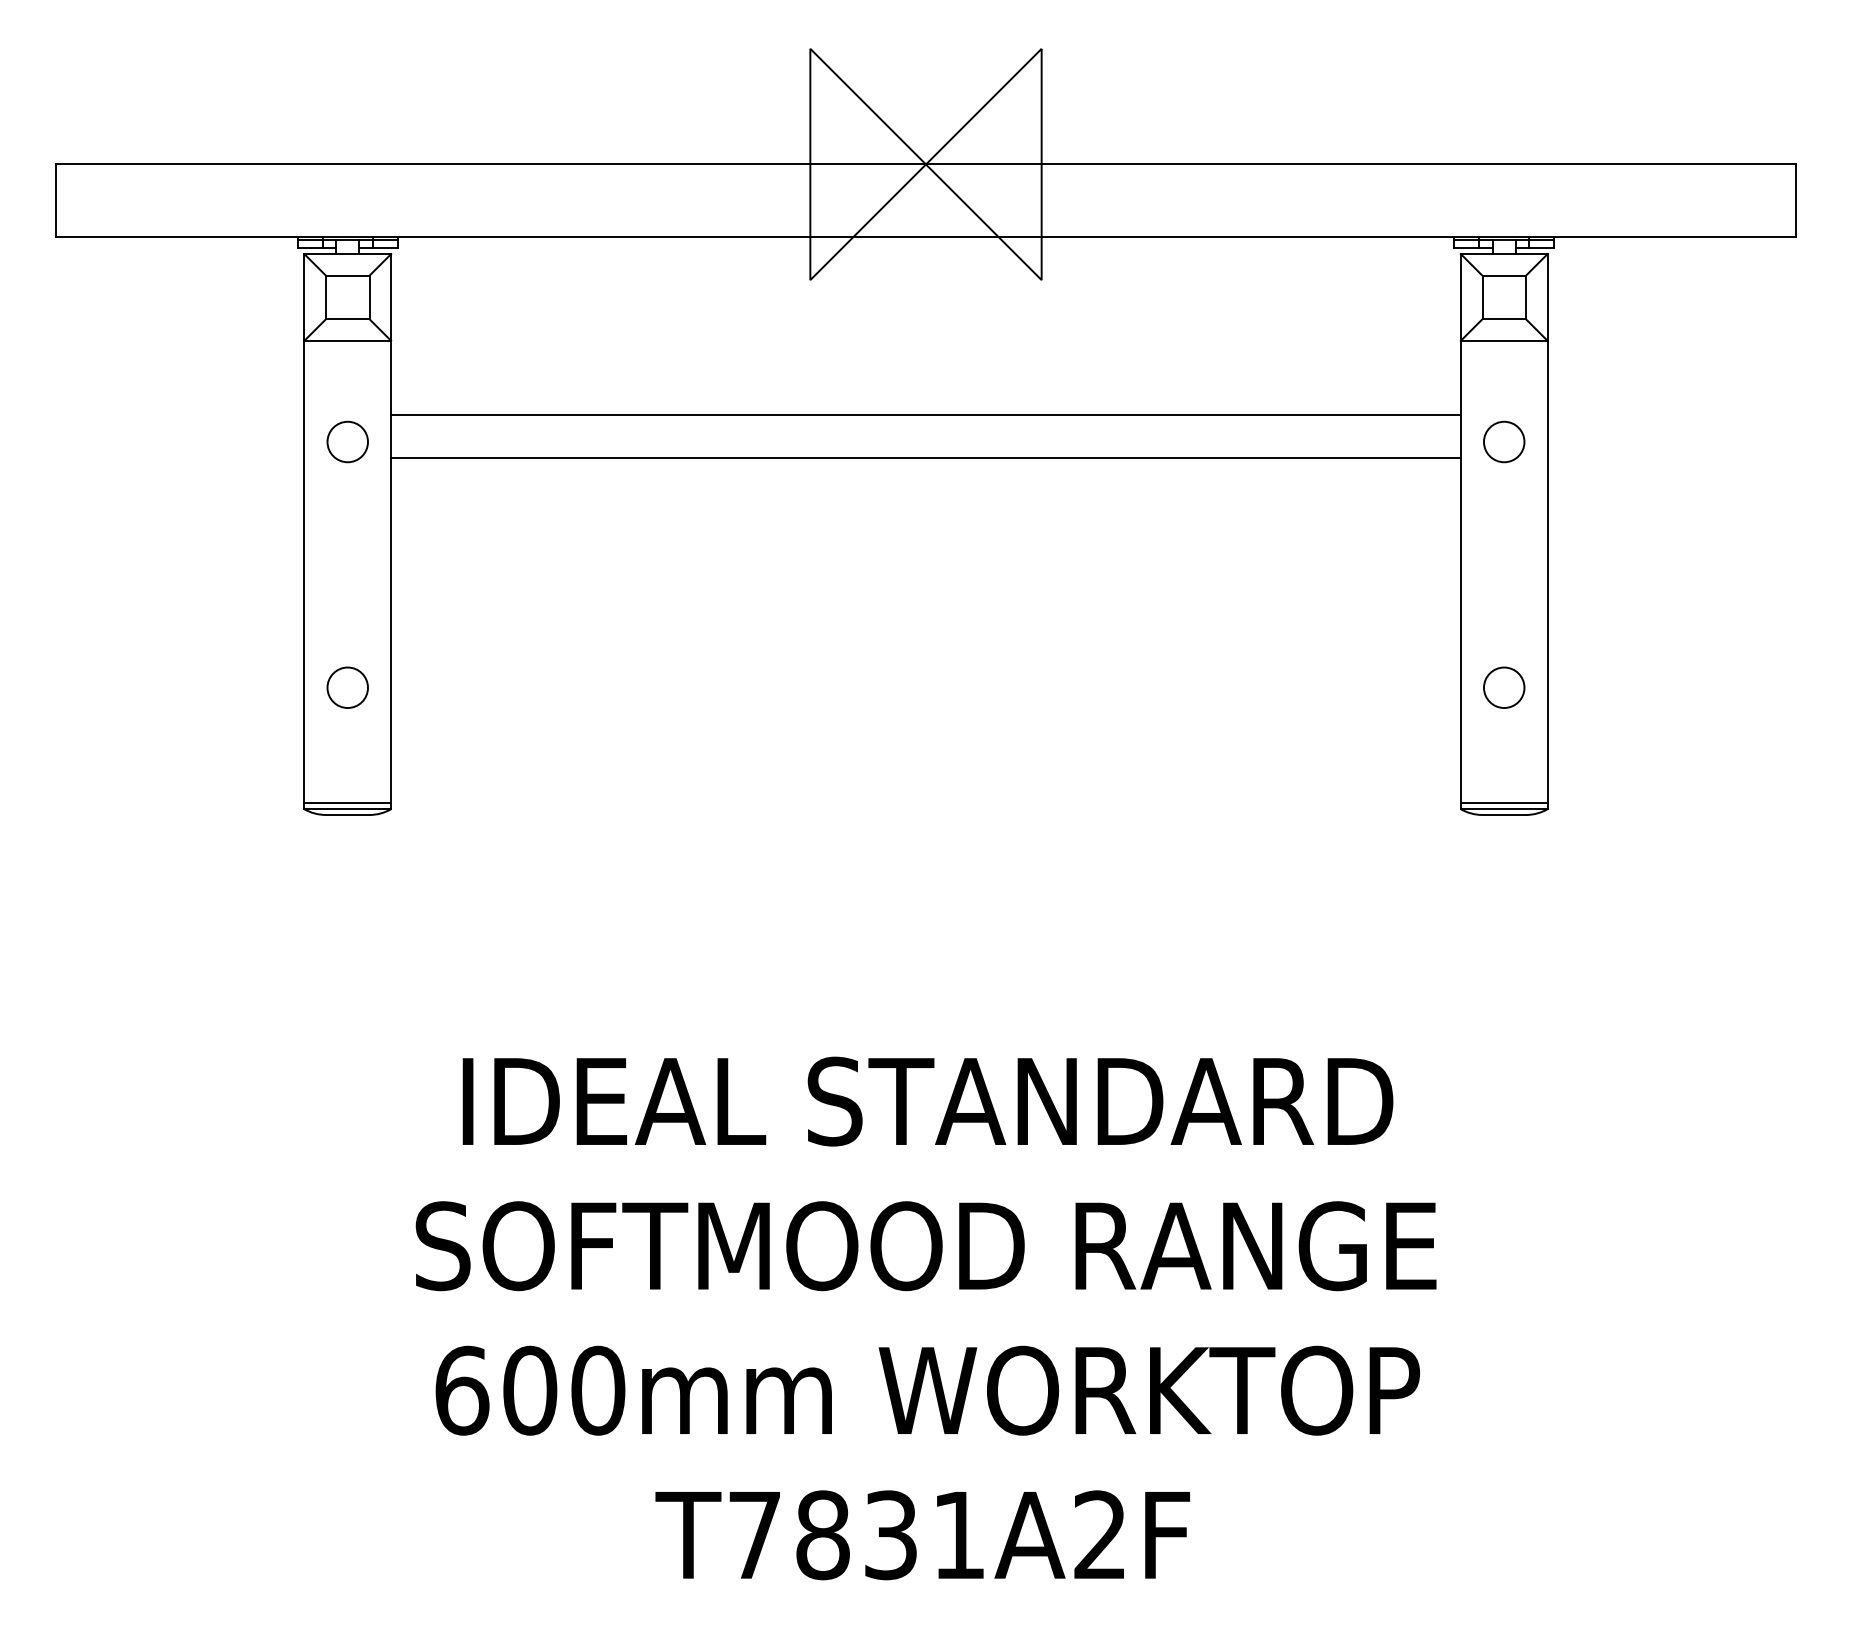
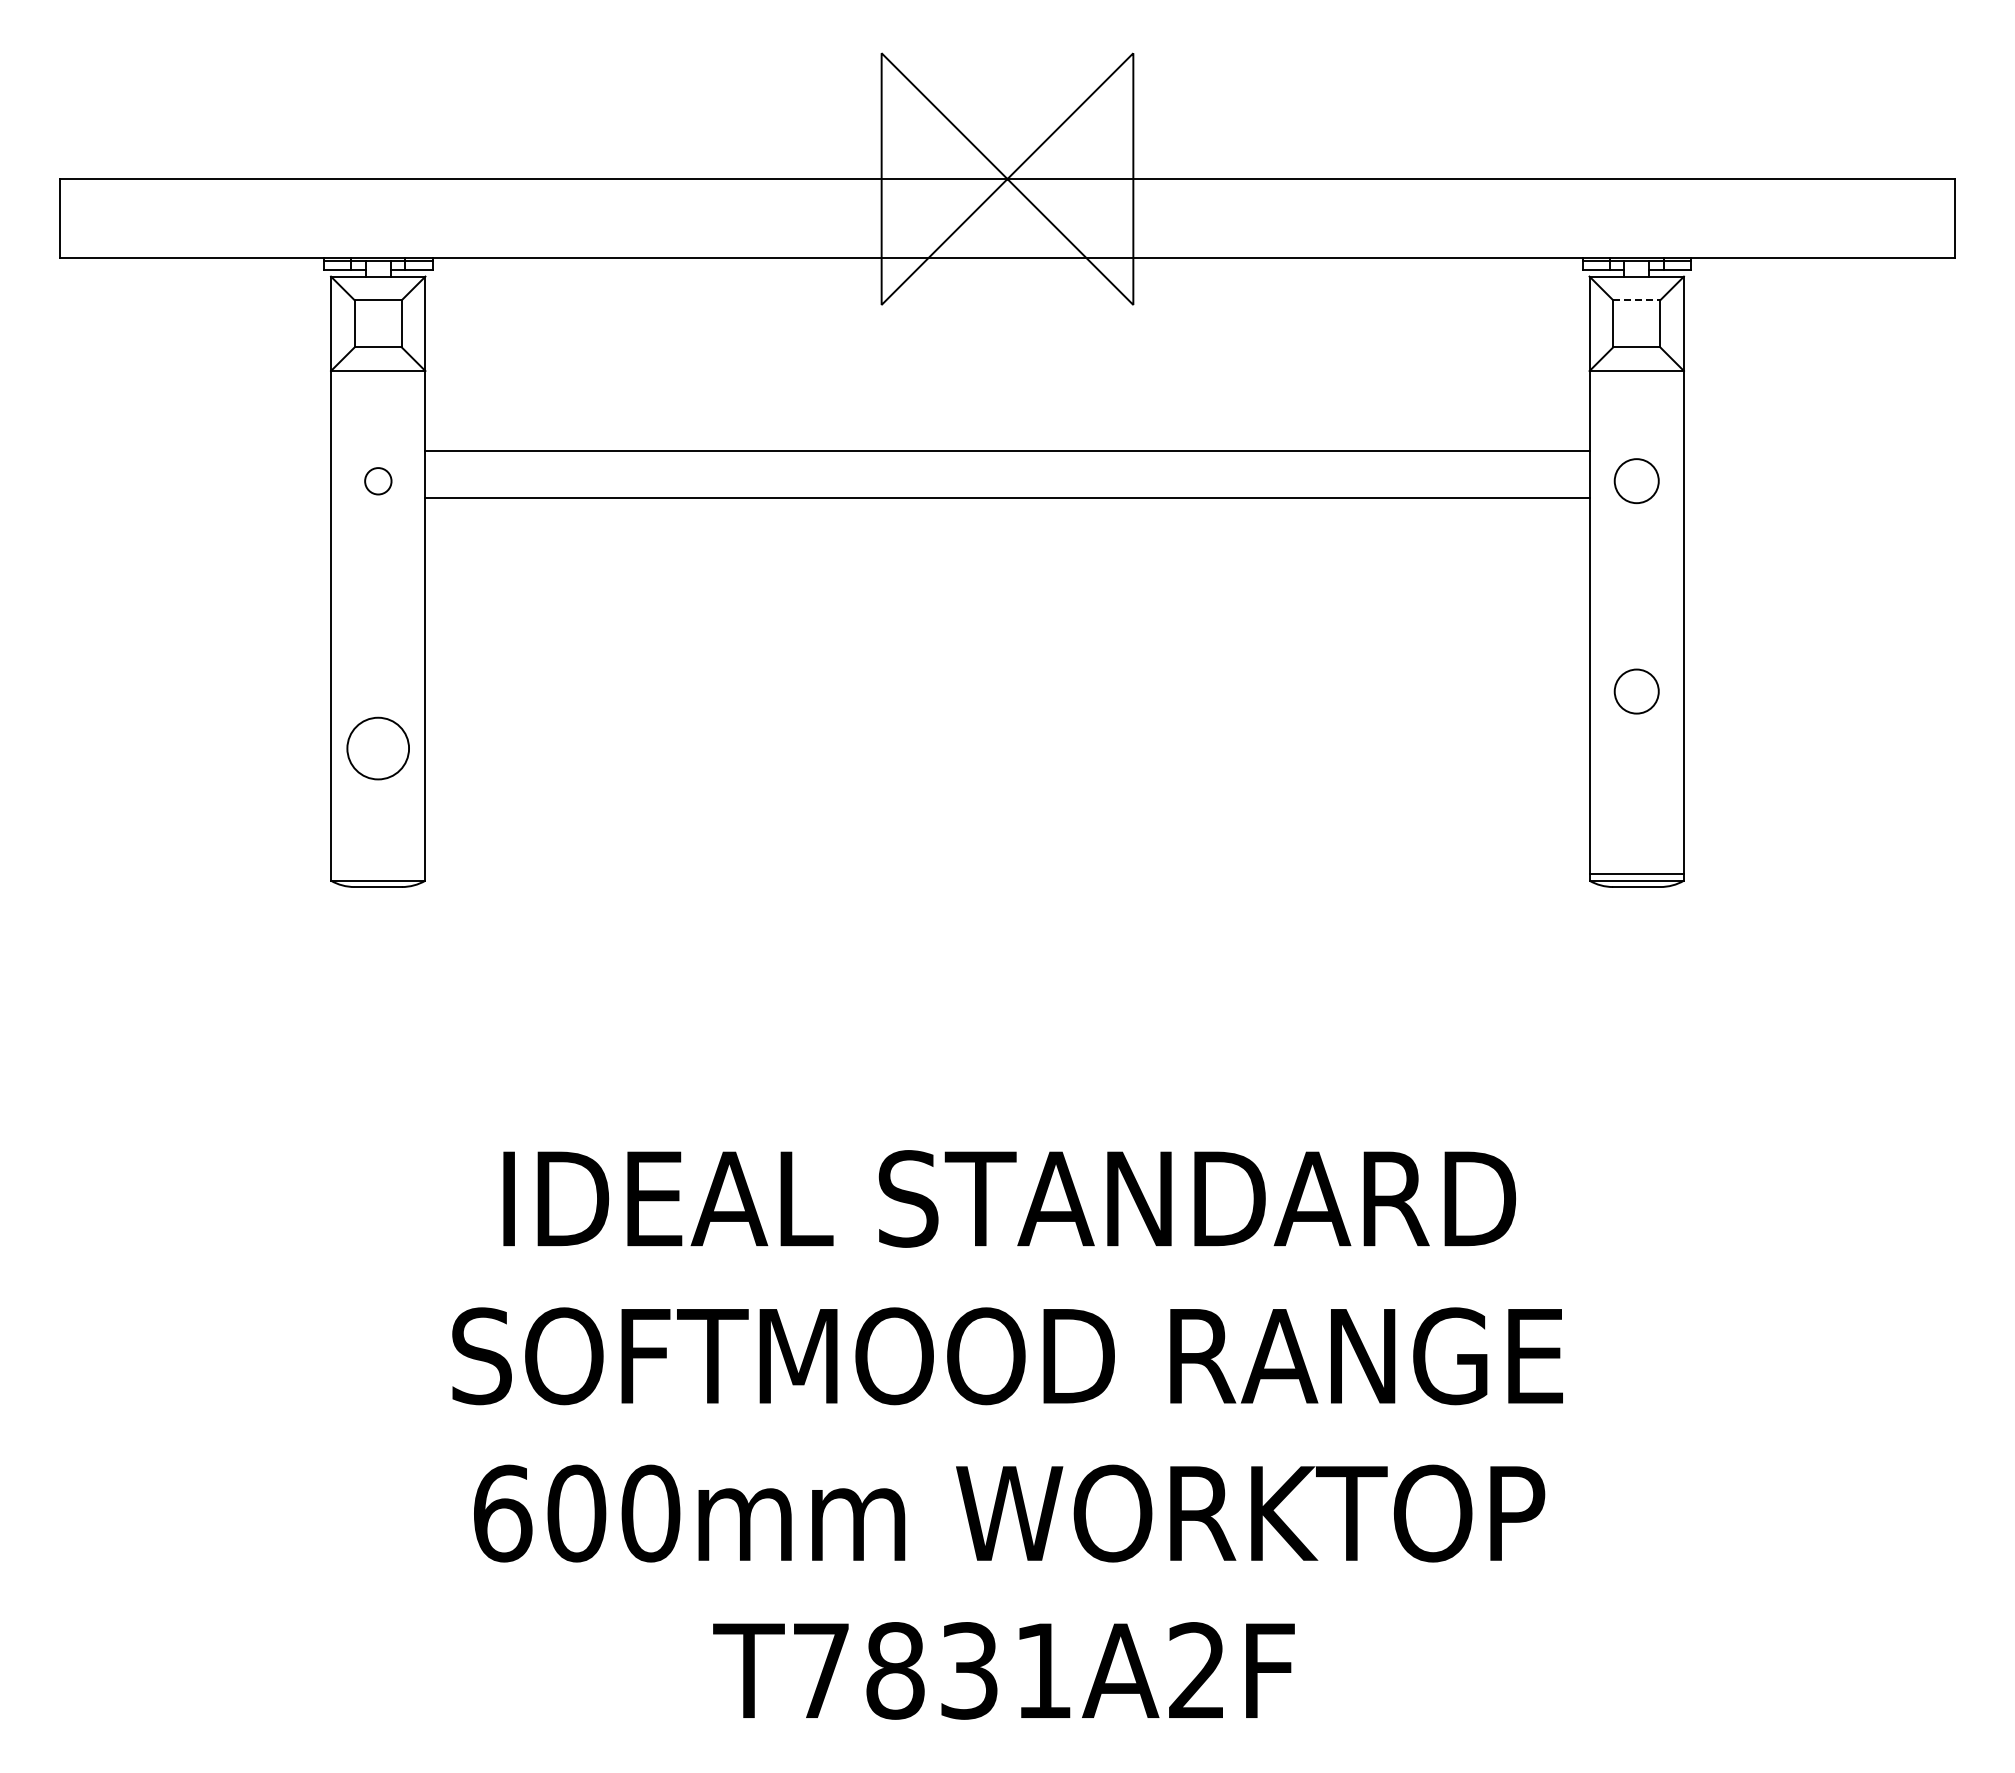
line: (1503, 276) -> (1636, 300), solid -> dashed
circle: (348, 442) -> (378, 481), size x0.6
circle: (348, 687) -> (378, 748), size x1.4
circle: (1503, 687) -> (1636, 691), moved
line: (348, 803) -> (378, 874), removed

